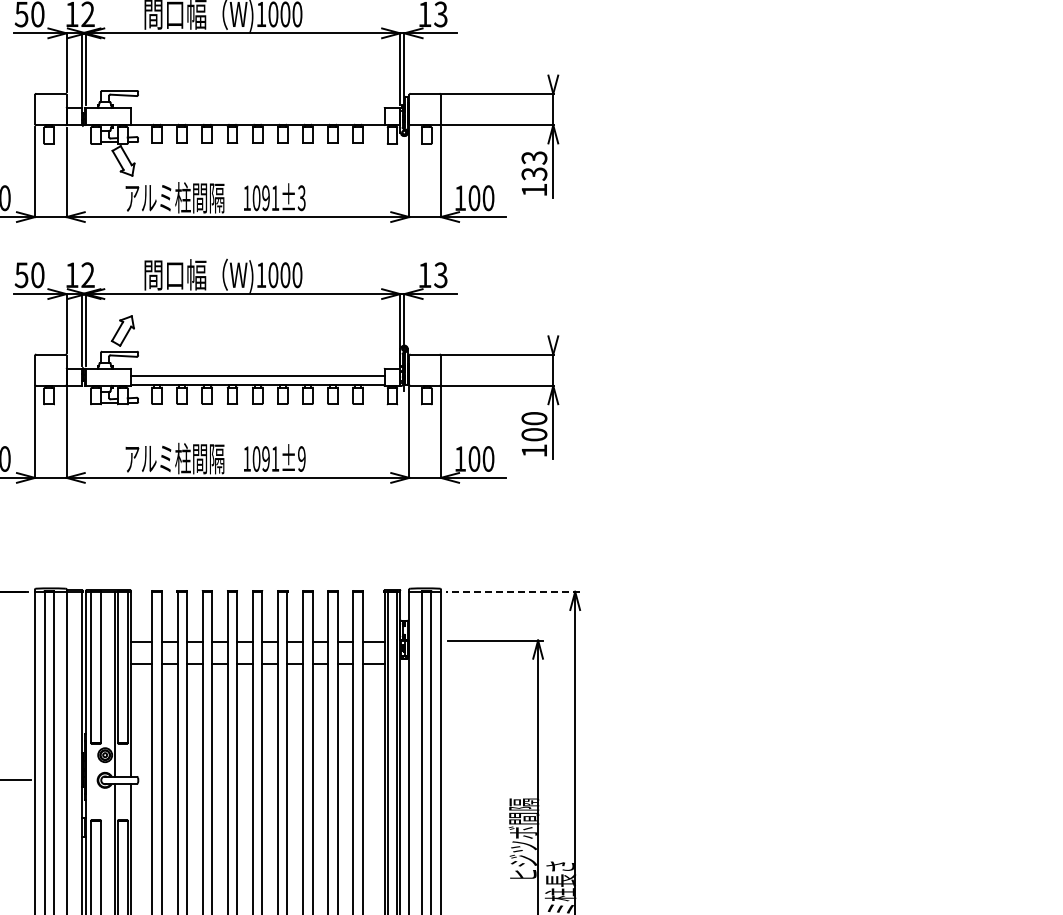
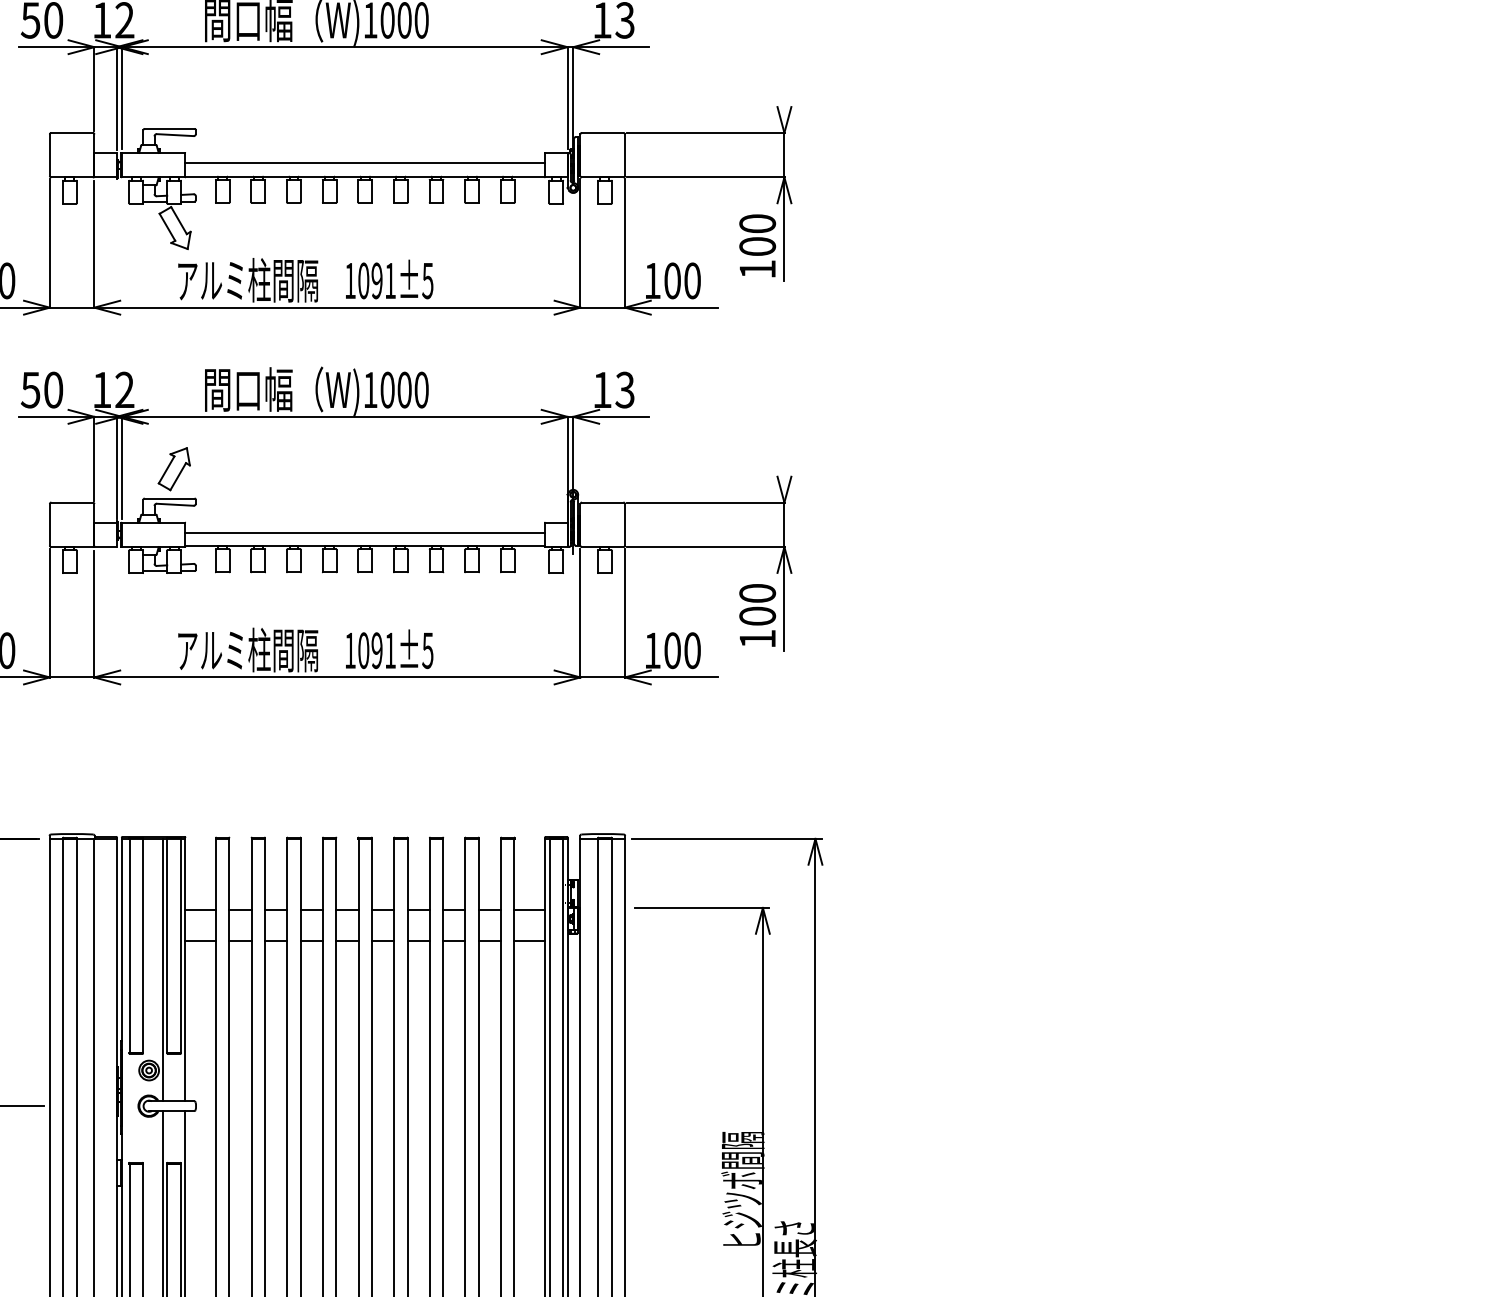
line: (257, 115) -> (365, 163), added
text: (534, 165) -> (757, 234), 133 -> 100
text: (301, 197) -> (427, 279), 1091±3 -> 1091±5
text: (301, 458) -> (427, 649), 1091±9 -> 1091±5
line: (512, 591) -> (726, 838), dashed -> solid

